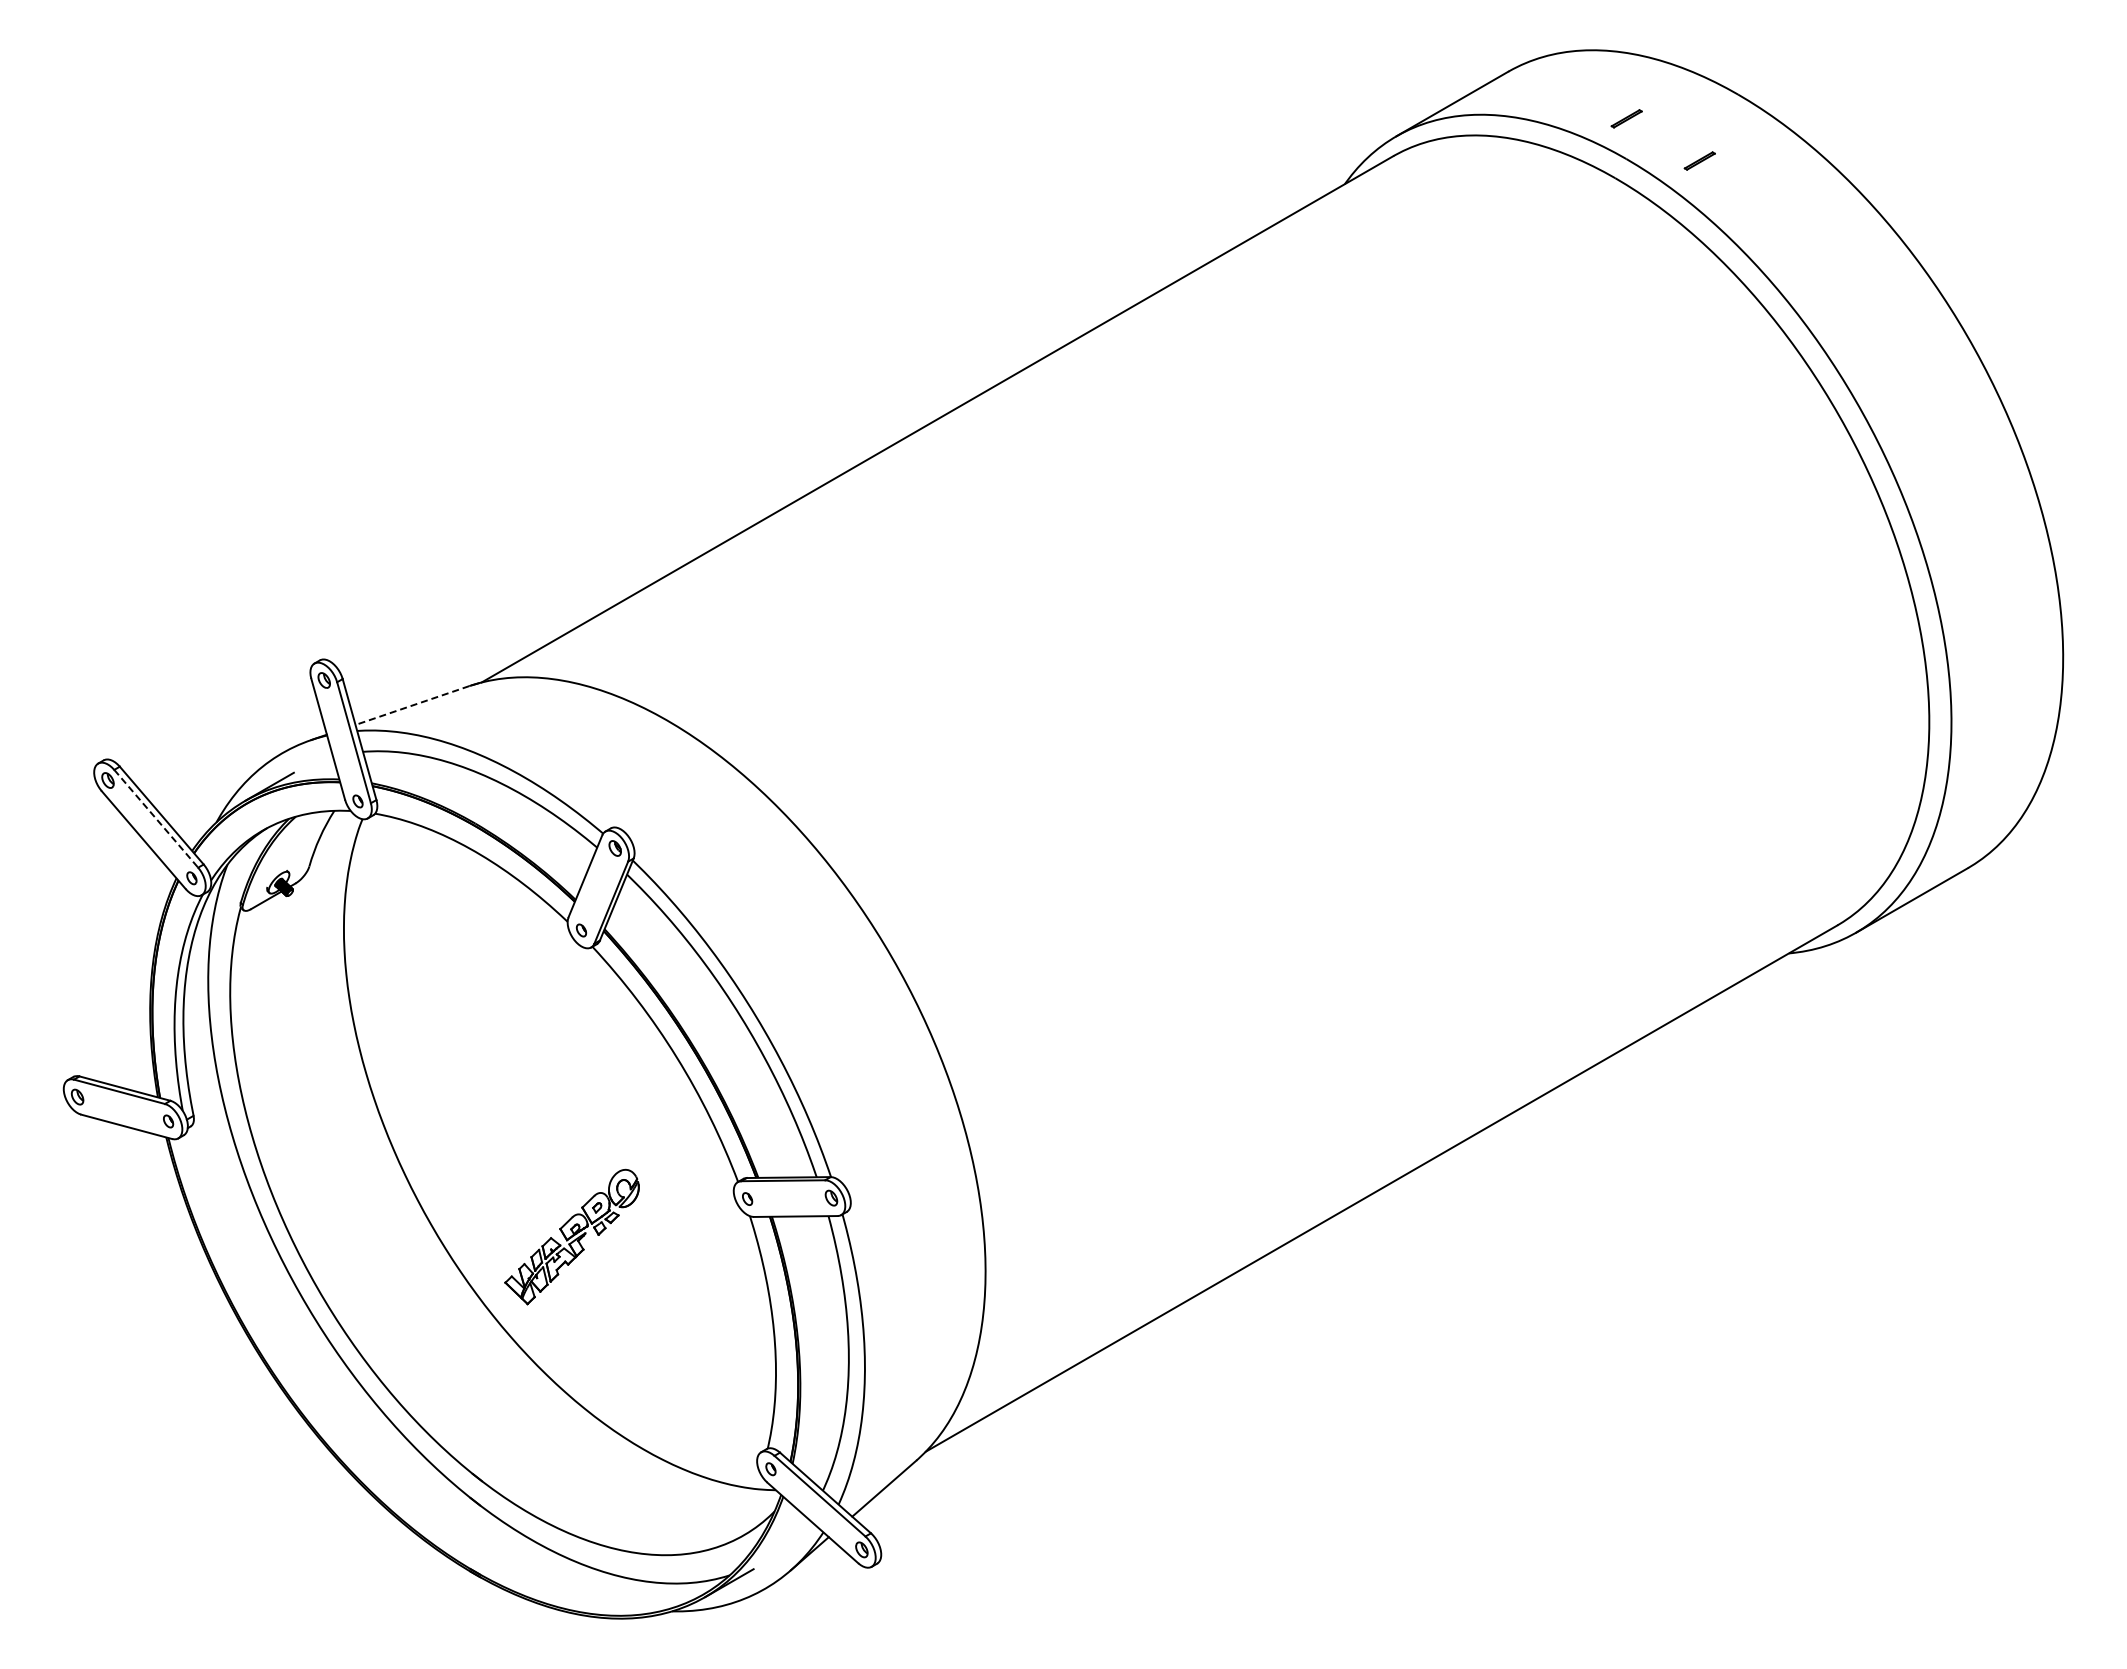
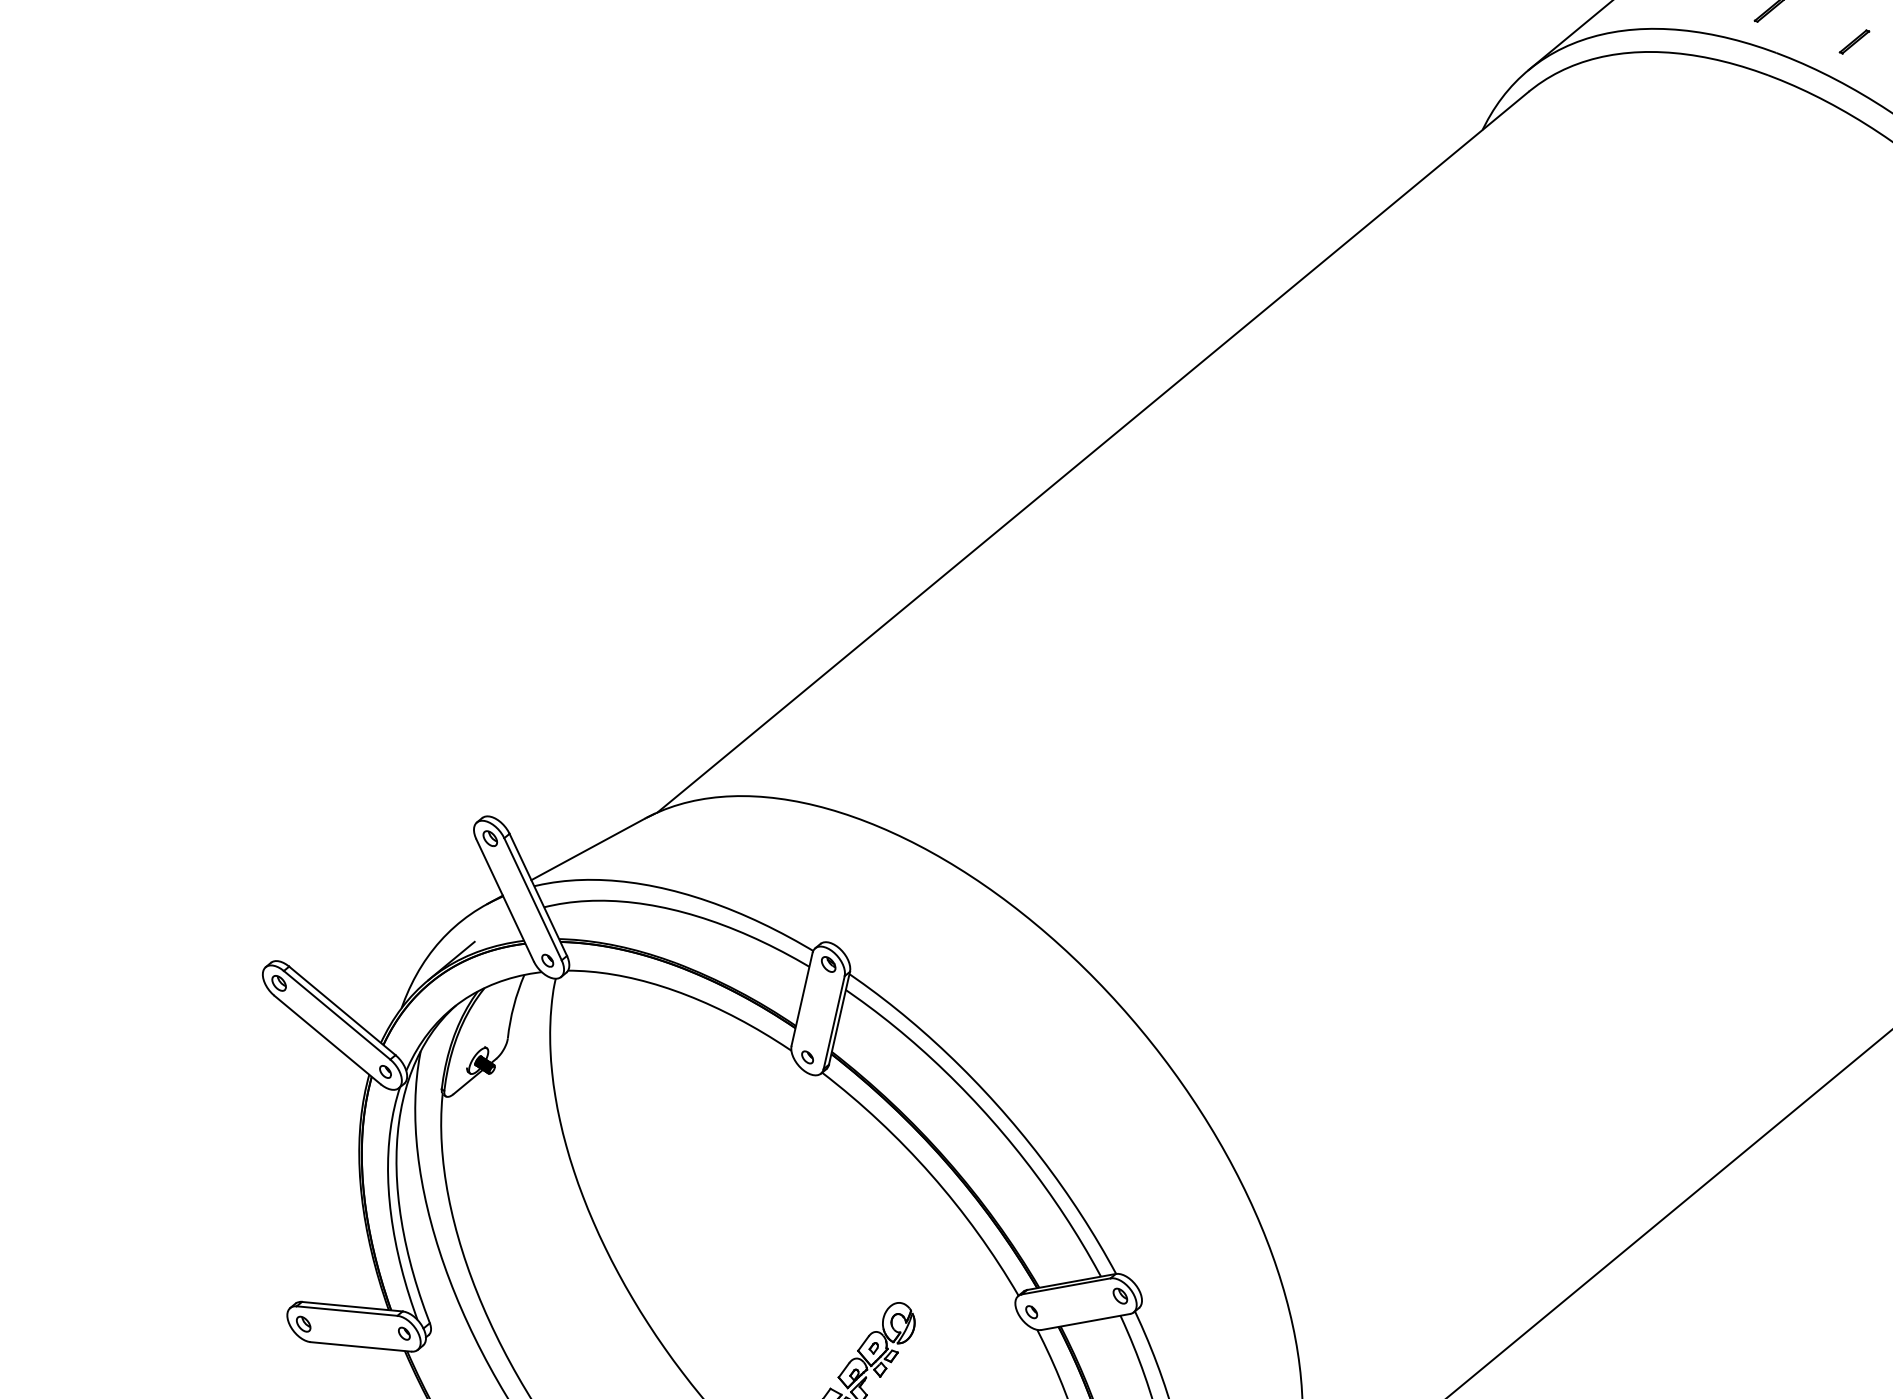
line: (411, 705) -> (587, 849), dashed -> solid
line: (156, 819) -> (337, 1015), dashed -> solid

